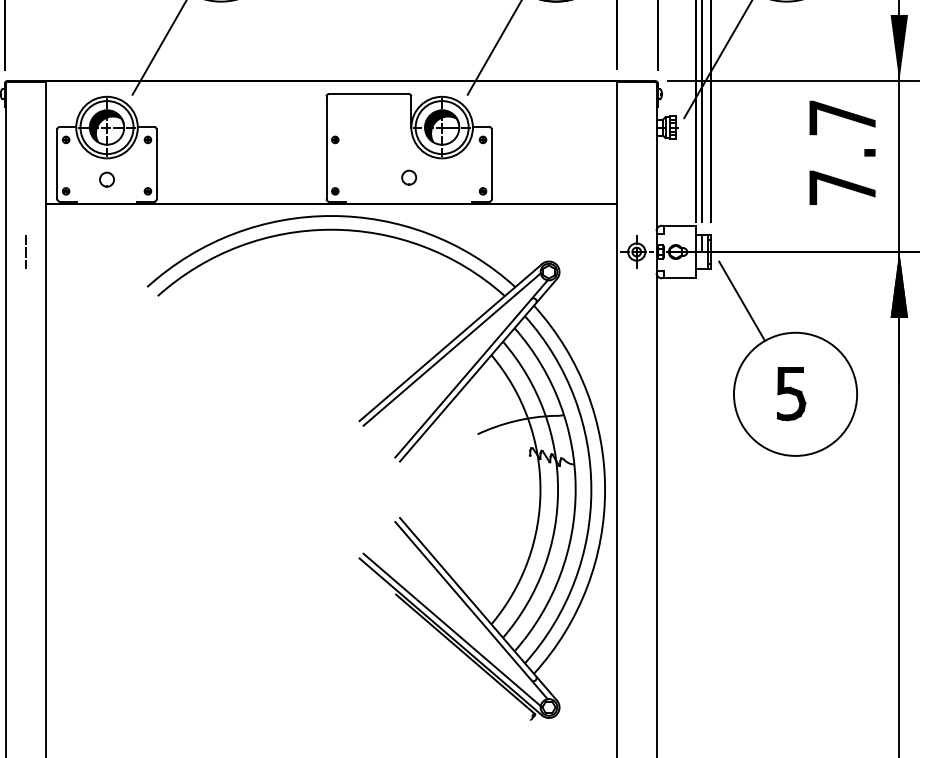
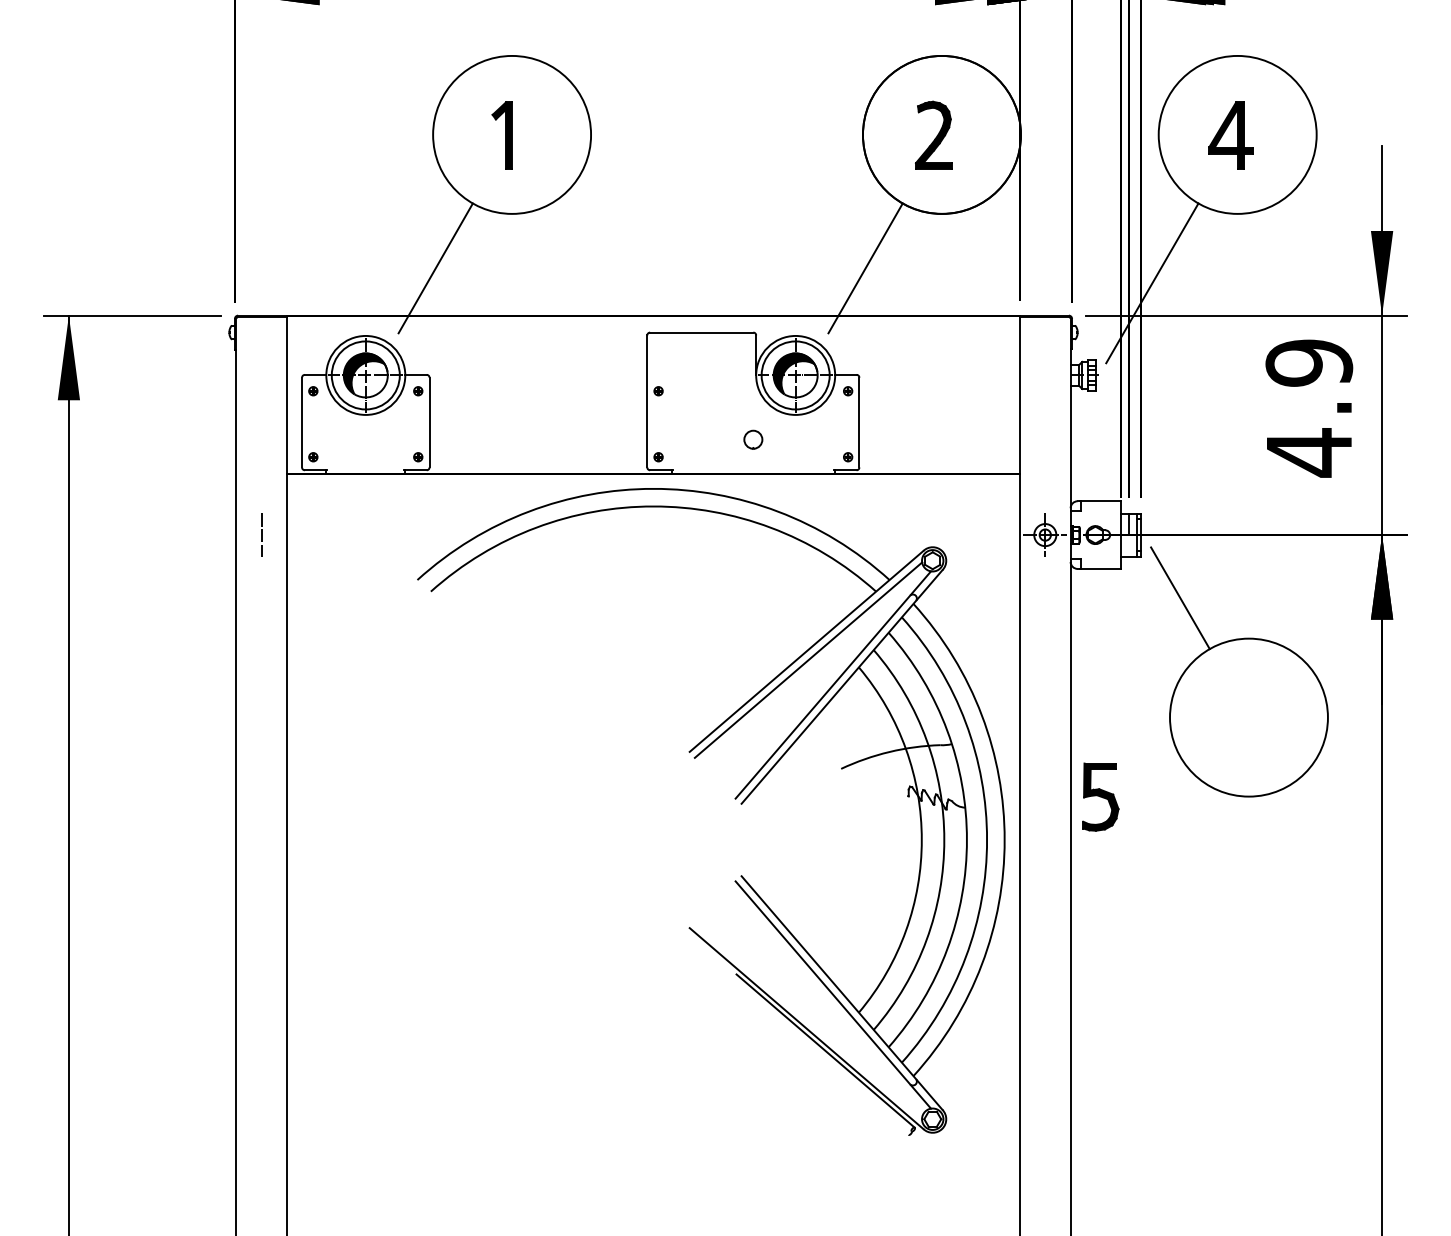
text: (842, 153) -> (1309, 408), 7.7 -> 4.9
part: (106, 179) -> (365, 442), removed
part: (791, 393) -> (1100, 796), moved
line: (452, 629) -> (808, 1019), removed

